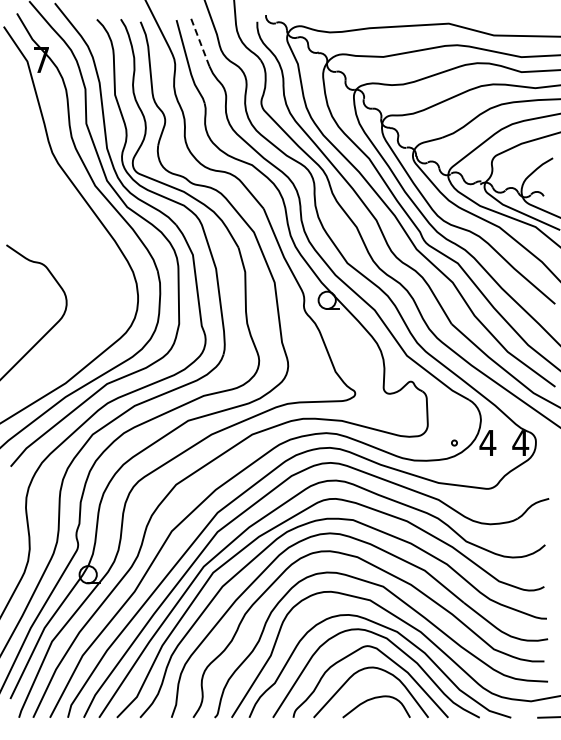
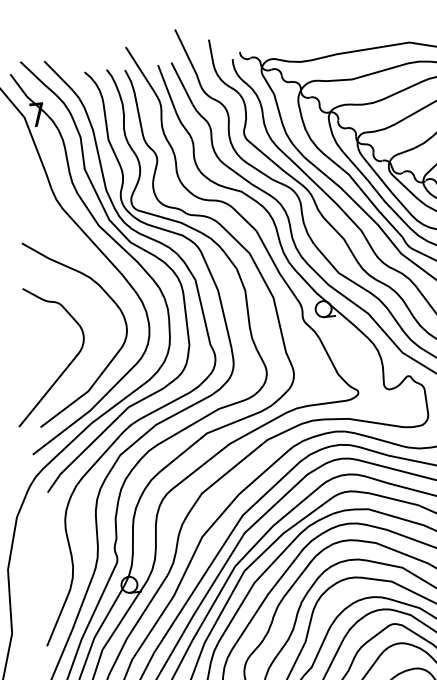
line: (200, 43) -> (182, 84), dashed -> solid
curve: (100, 267) -> (111, 300), added

